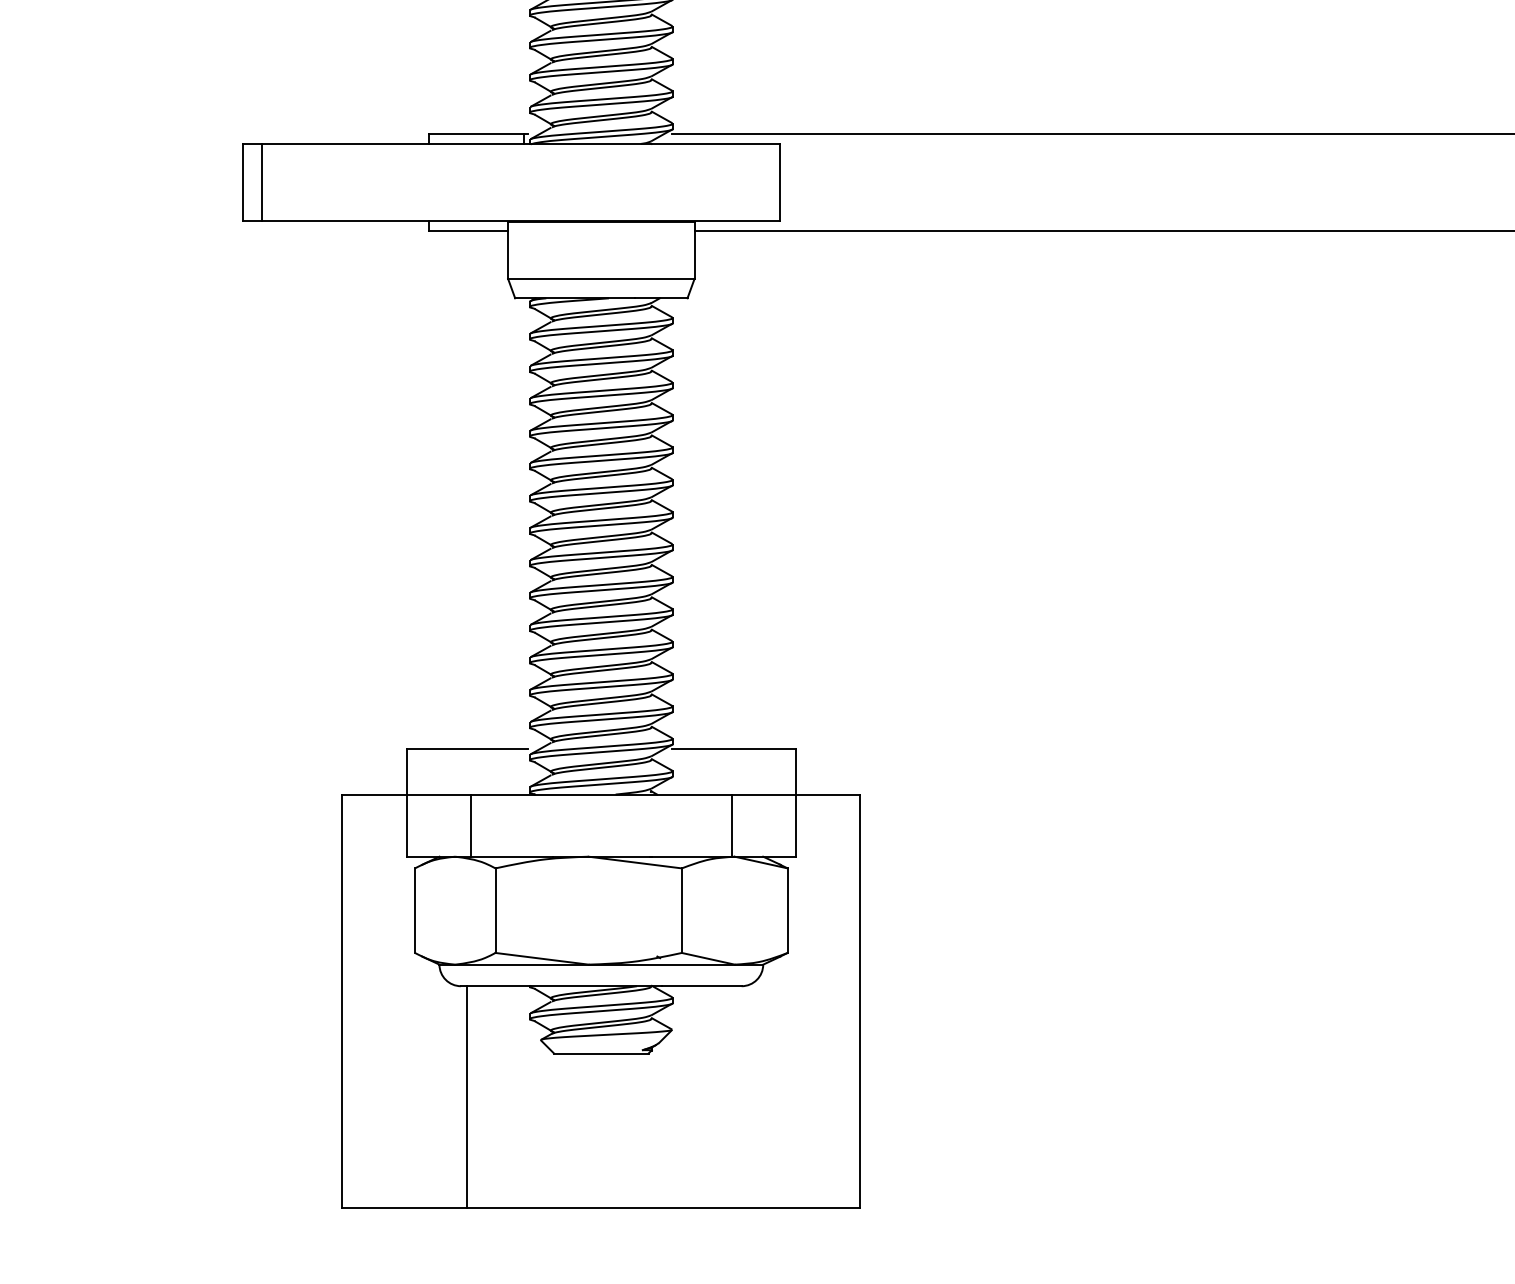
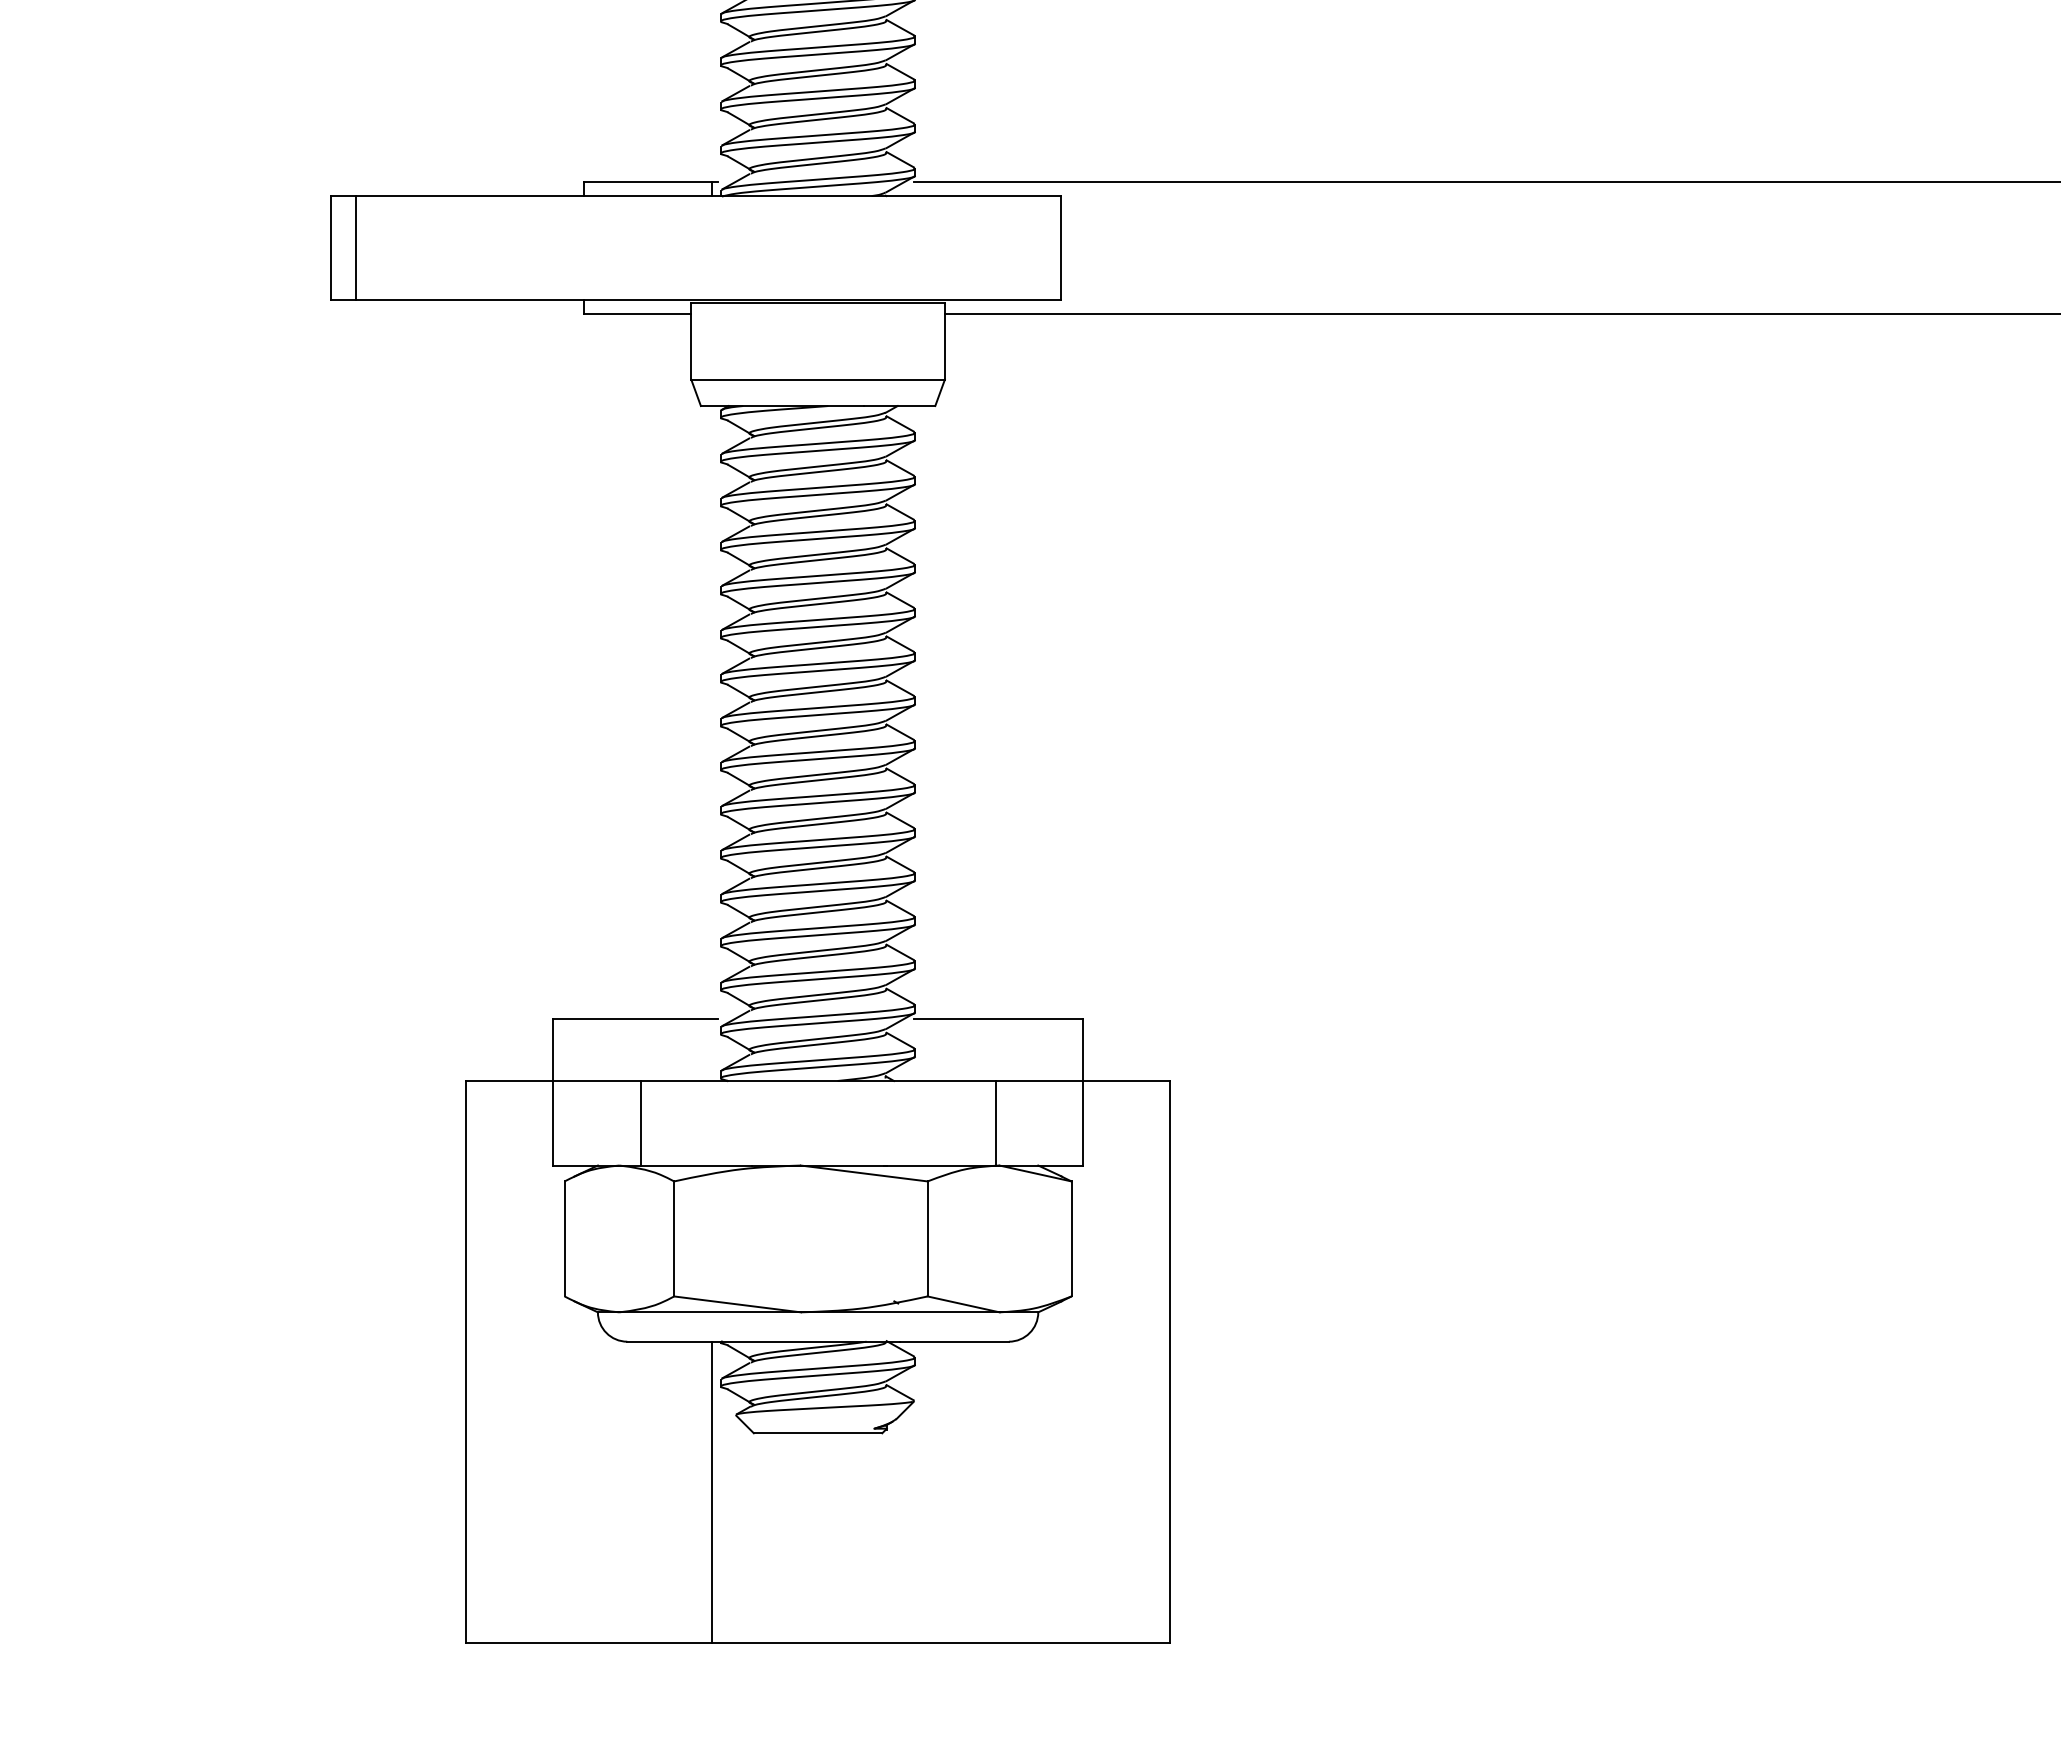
line: (467, 1097) -> (712, 1492), moved

